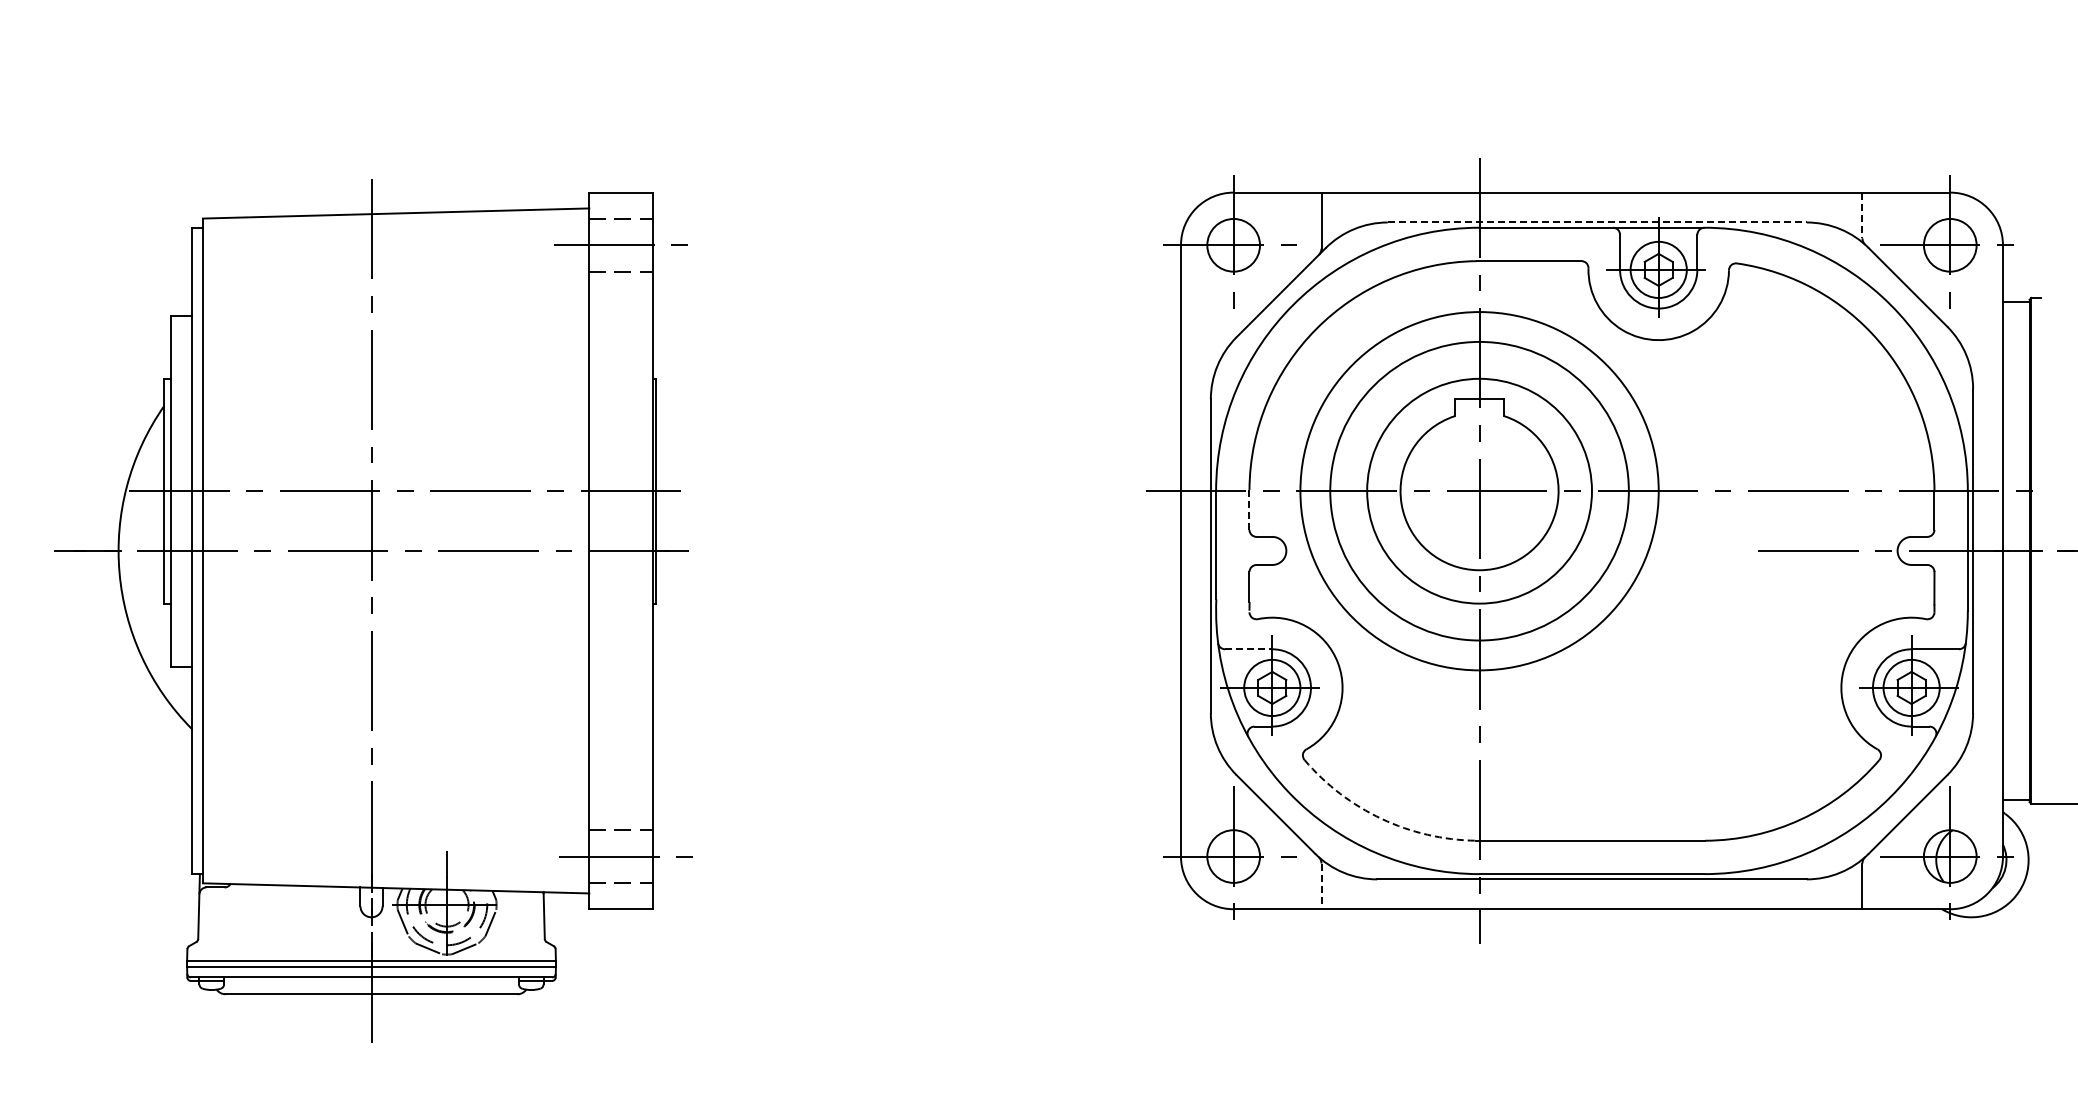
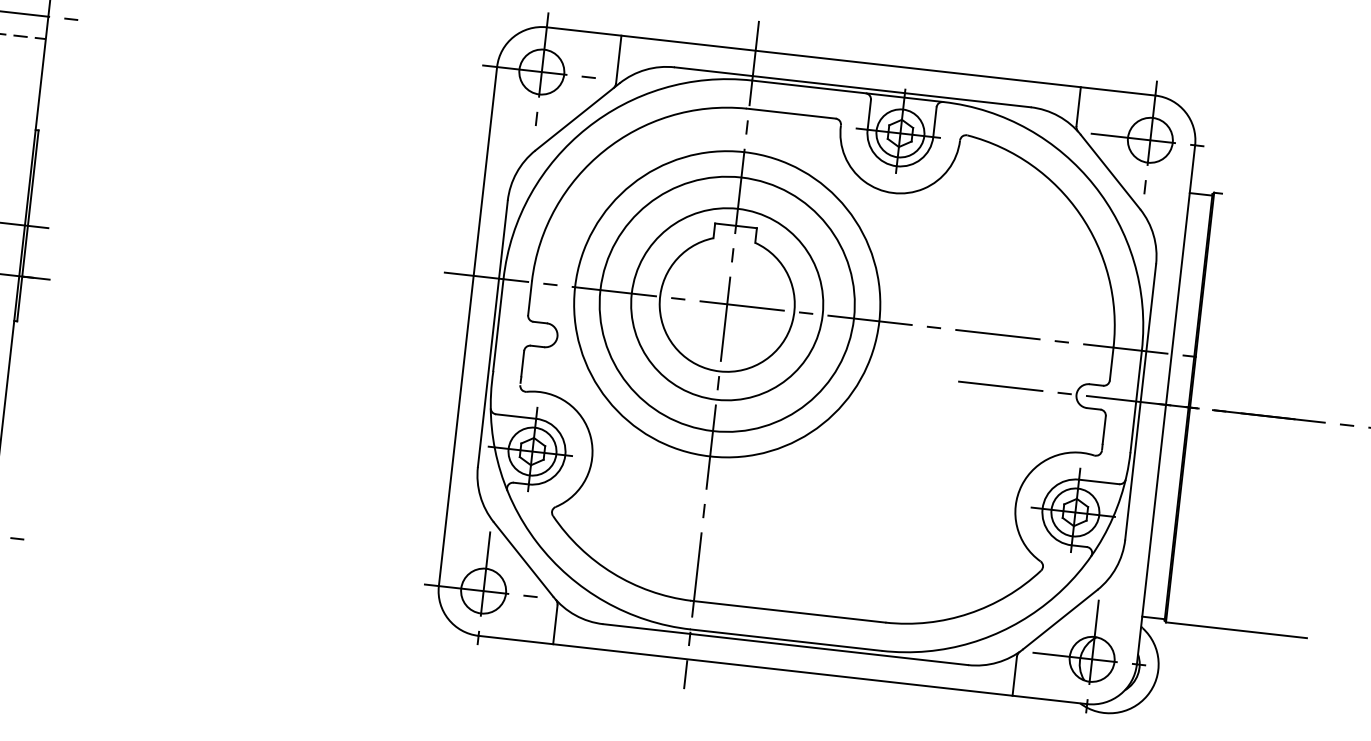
line: (1862, 215) -> (1078, 106), dashed -> solid
line: (1597, 222) -> (852, 87), dashed -> solid
line: (1249, 509) -> (530, 297), dashed -> solid
line: (1248, 649) -> (515, 416), dashed -> solid
arc: (1381, 818) -> (612, 572), dashed -> solid
line: (1321, 886) -> (555, 624), dashed -> solid

